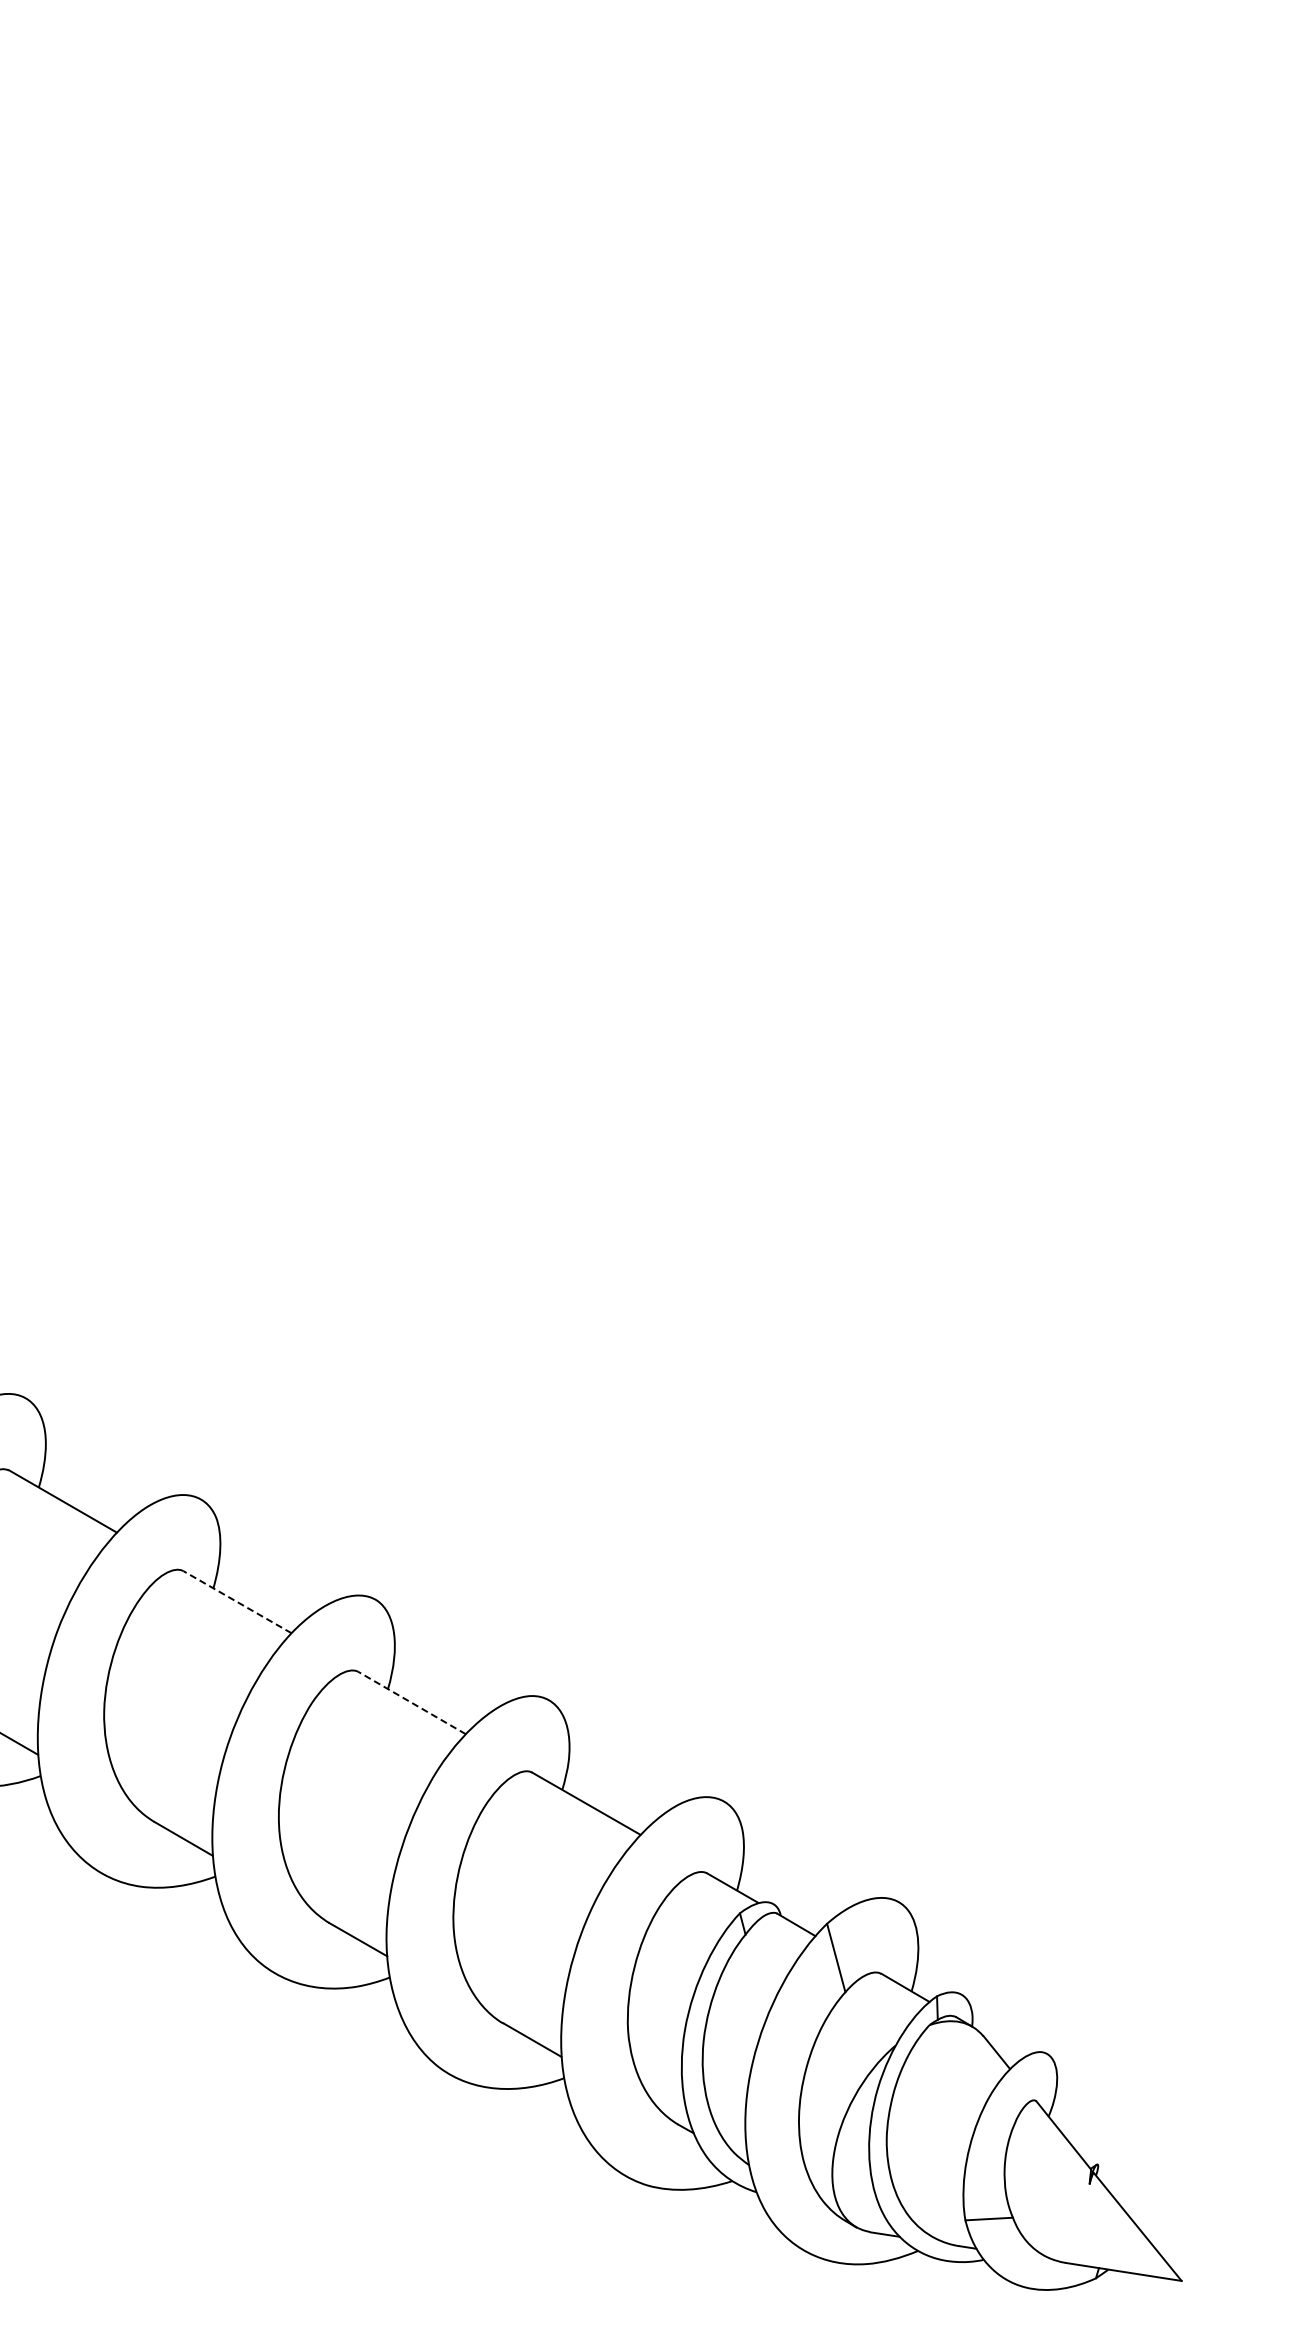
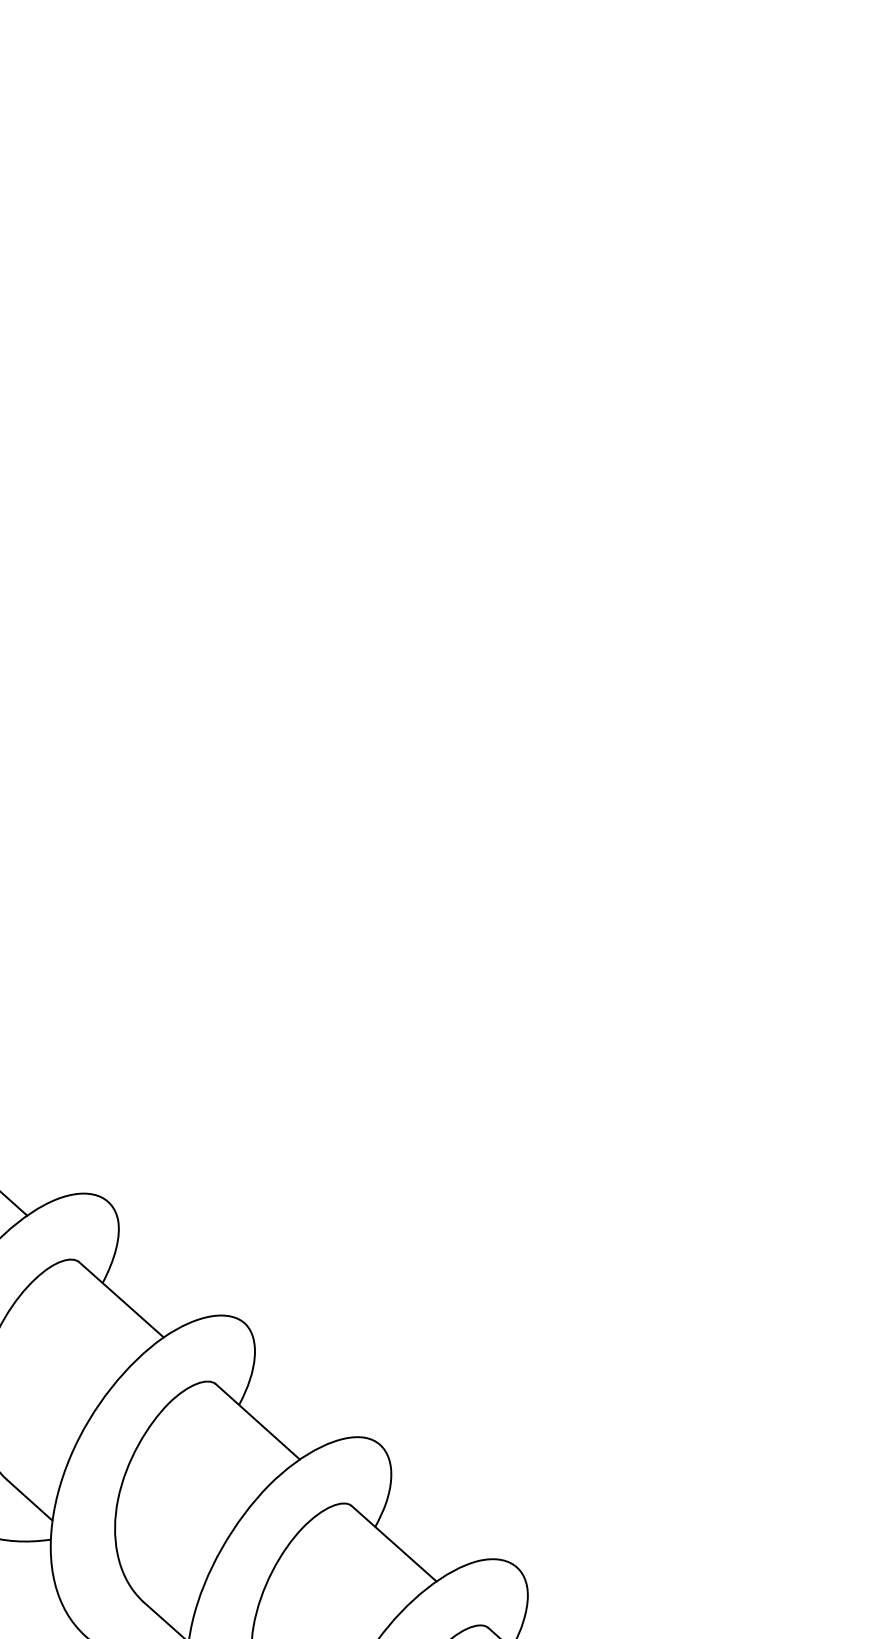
line: (237, 1601) -> (121, 1299), dashed -> solid
line: (411, 1702) -> (257, 1421), dashed -> solid

